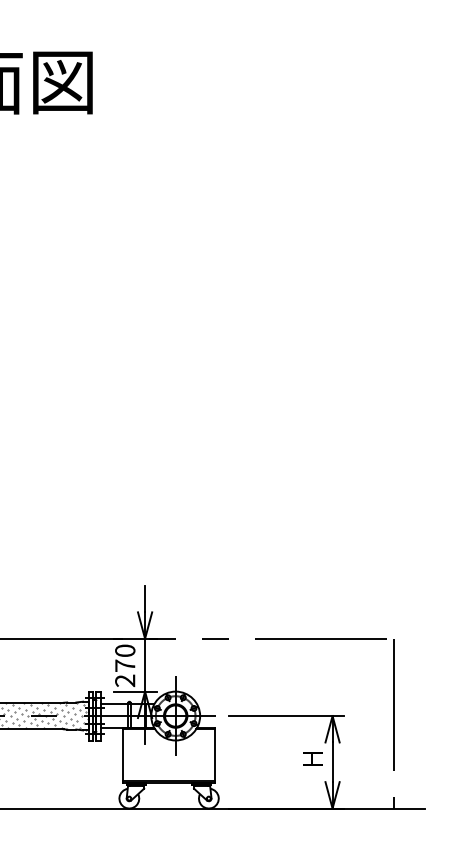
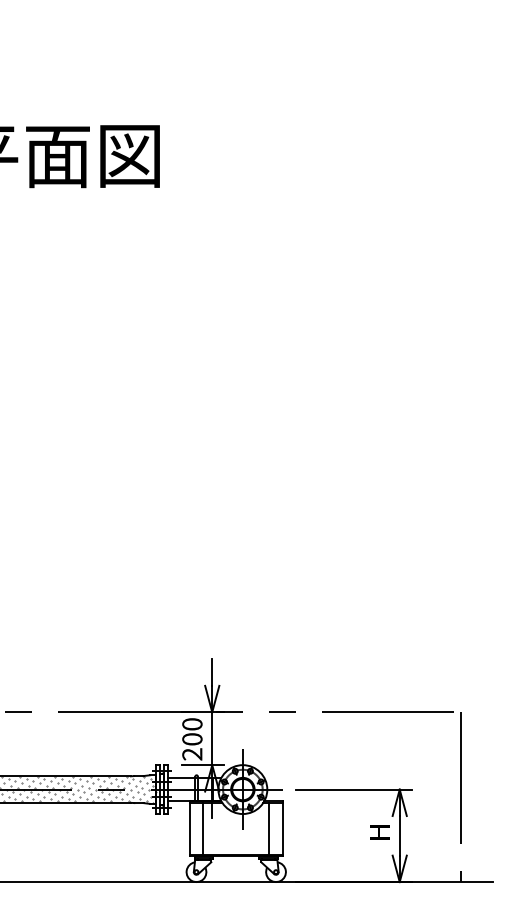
text: (125, 665) -> (192, 739), 270 -> 200
line: (136, 754) -> (203, 828), added
line: (202, 754) -> (269, 828), added

